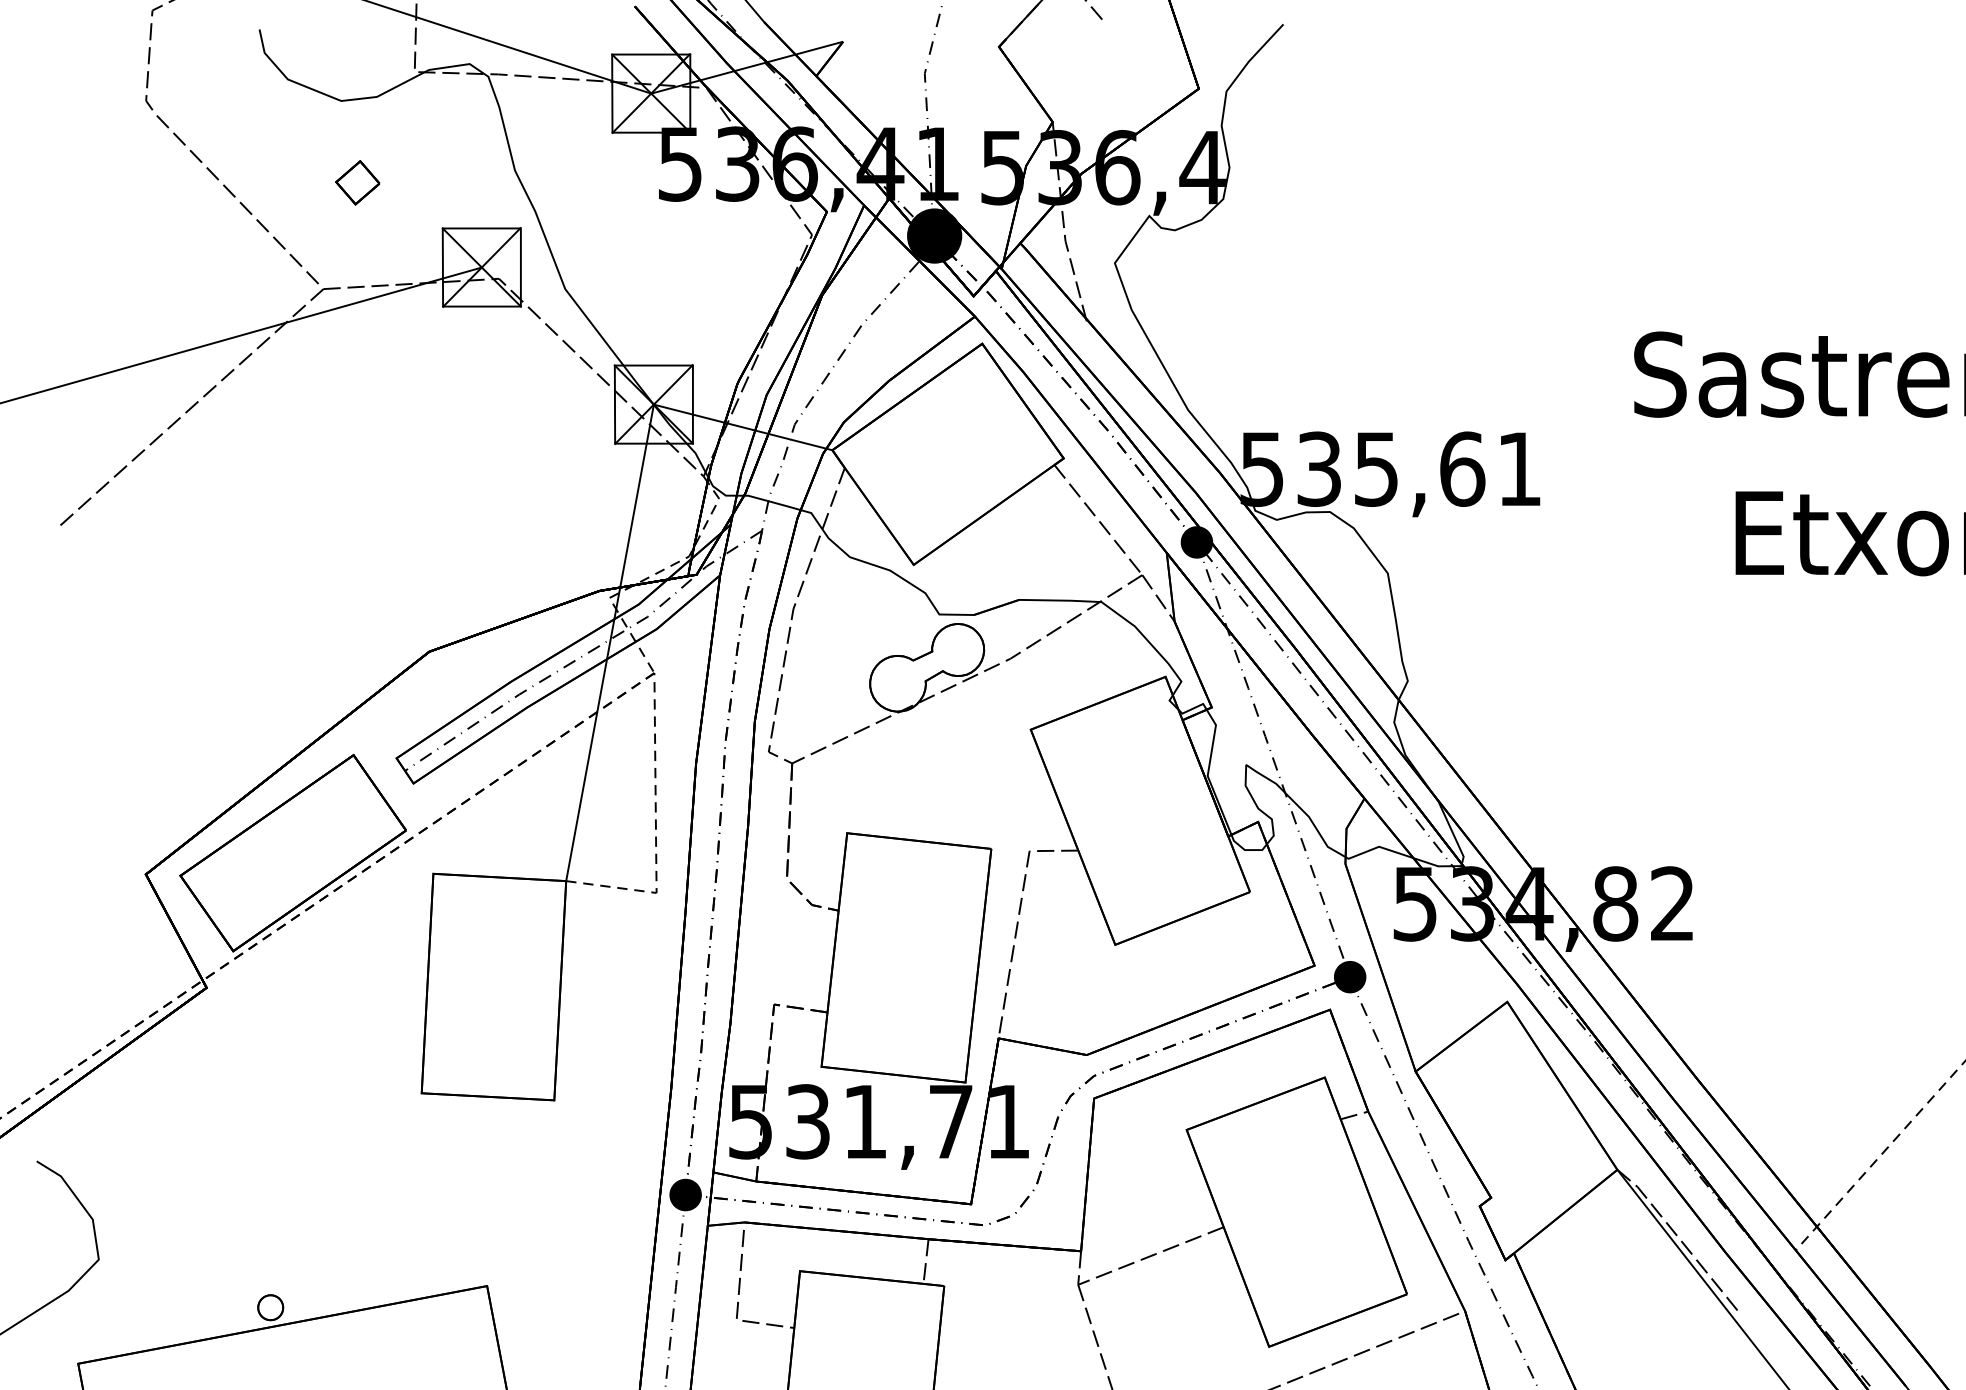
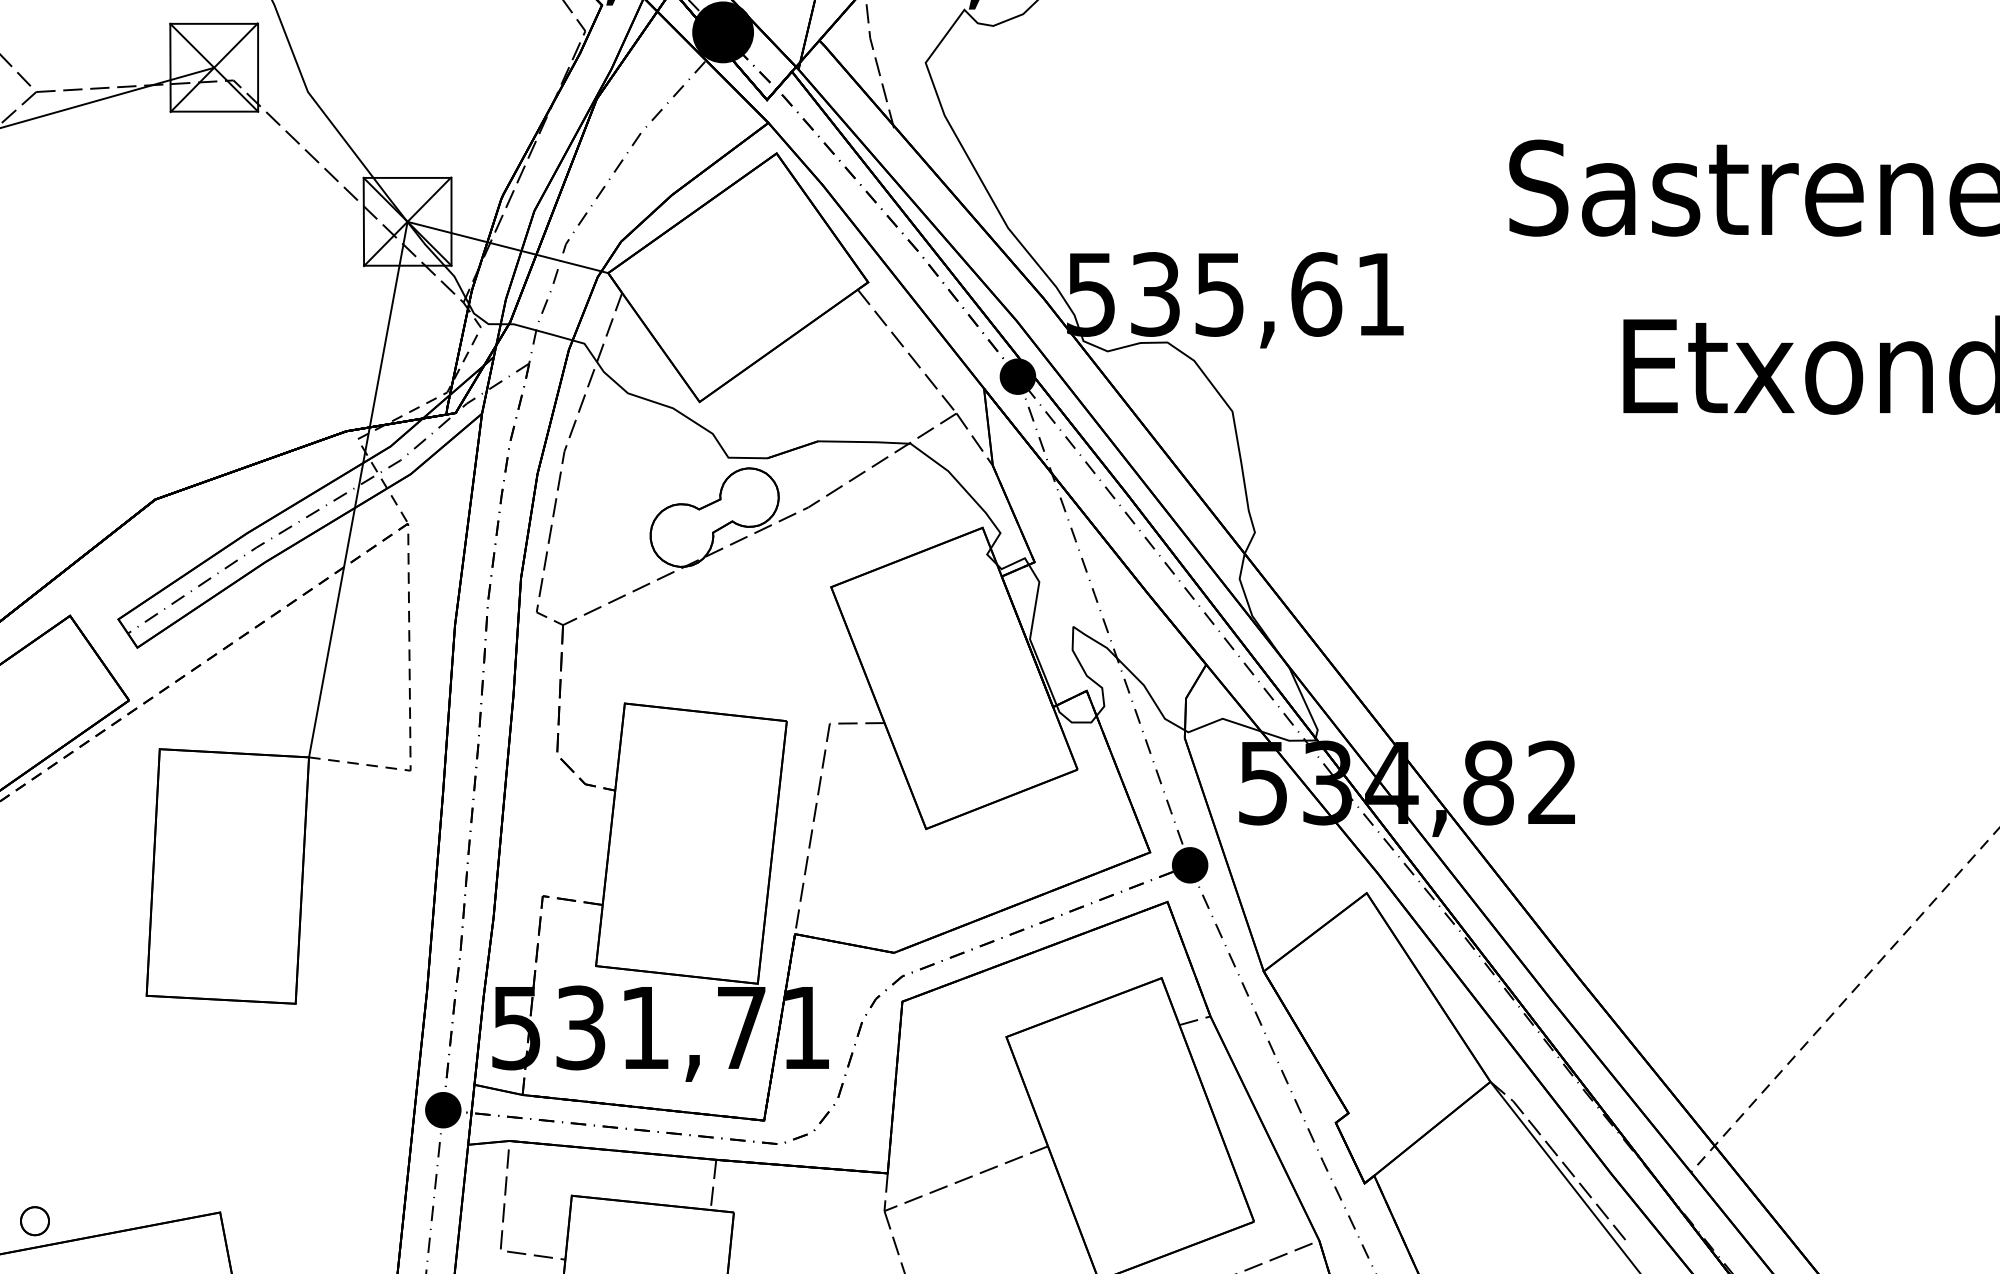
part: (322, 1293) -> (35, 1220), added

